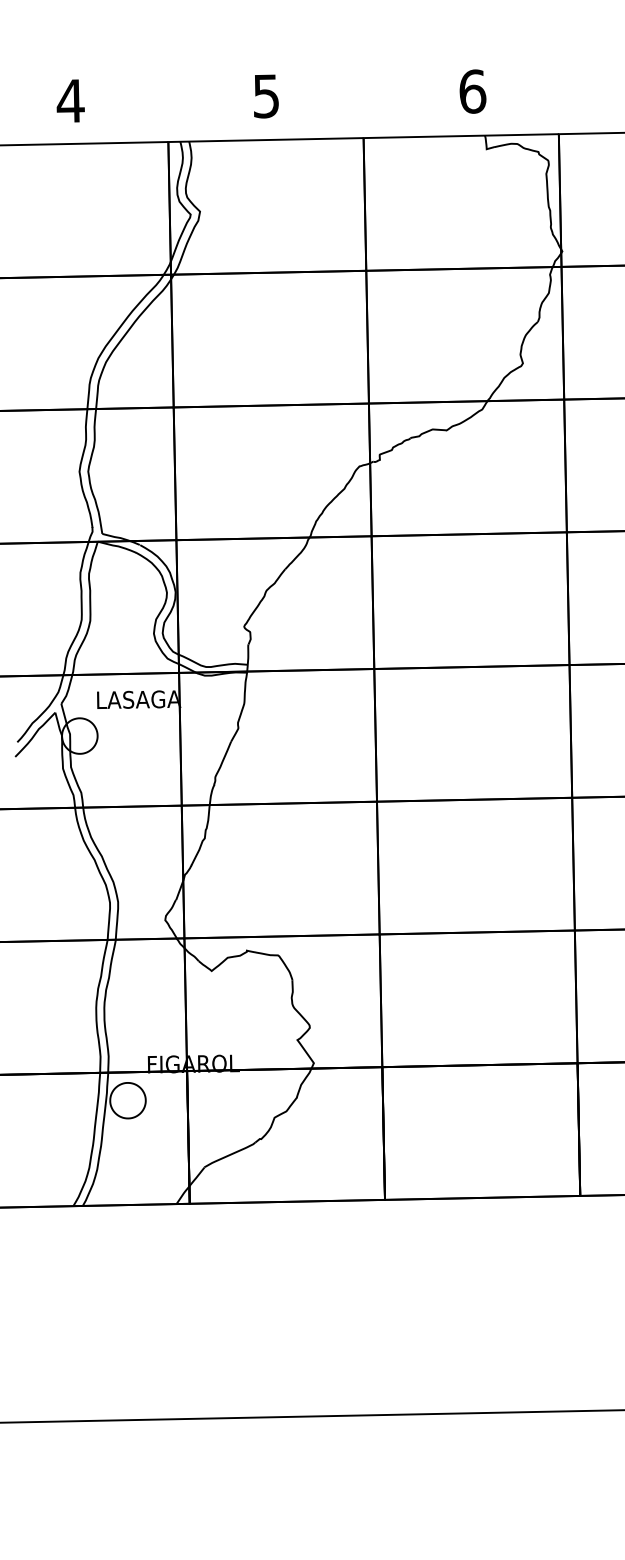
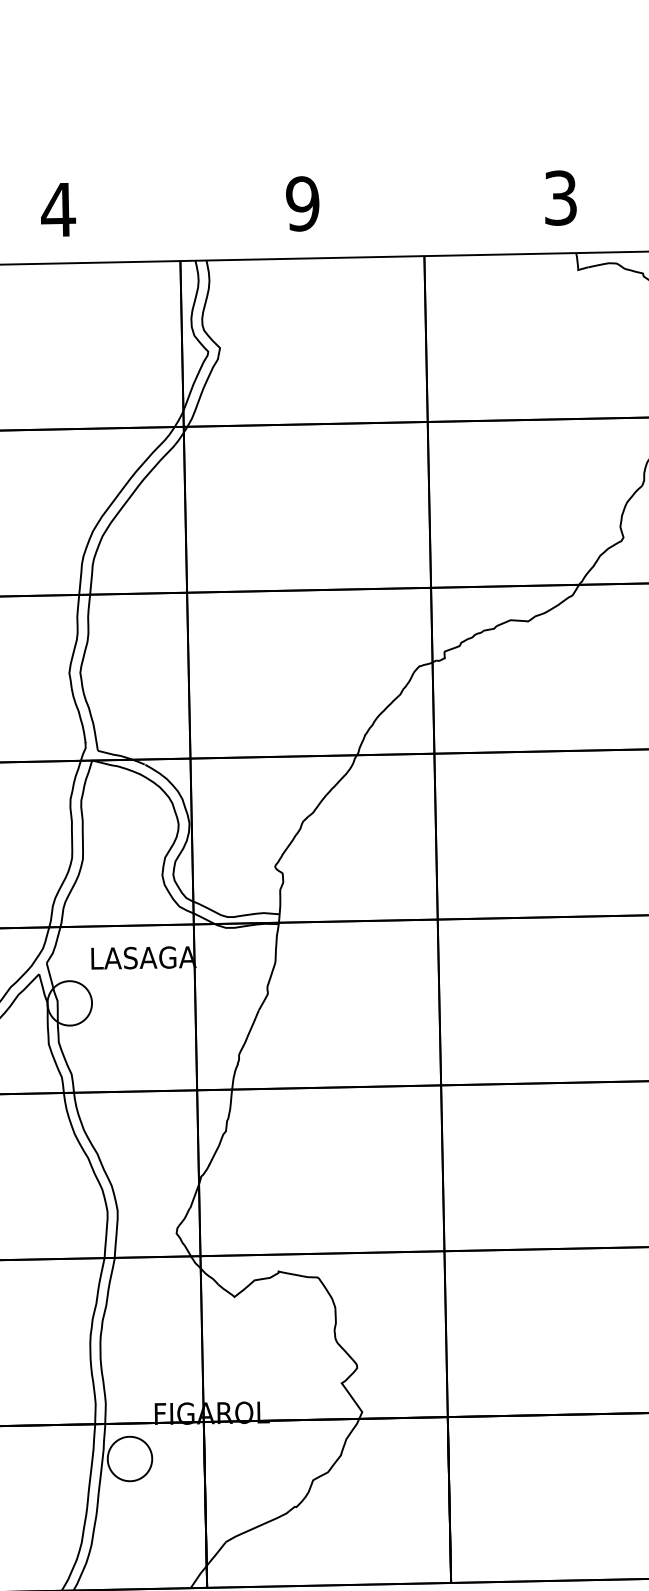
text: (472, 91) -> (560, 197), 6 -> 3
text: (265, 96) -> (301, 204), 5 -> 9

